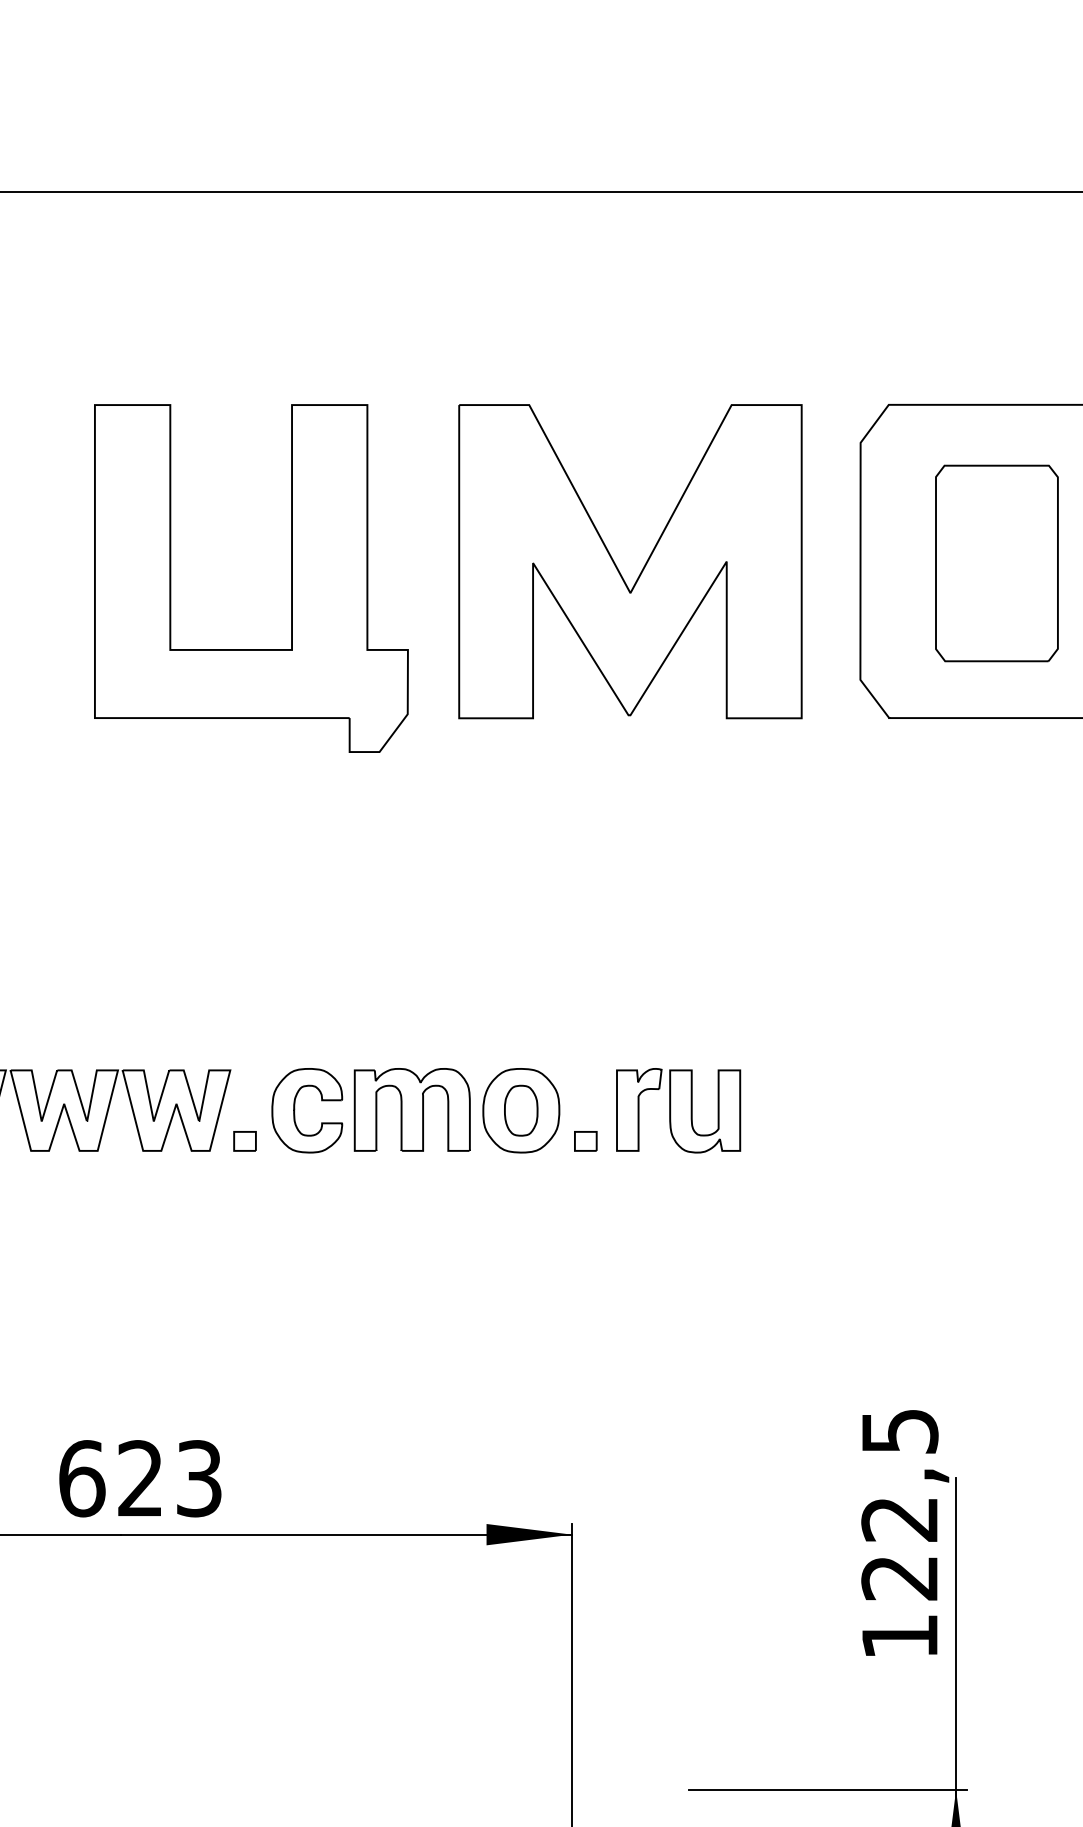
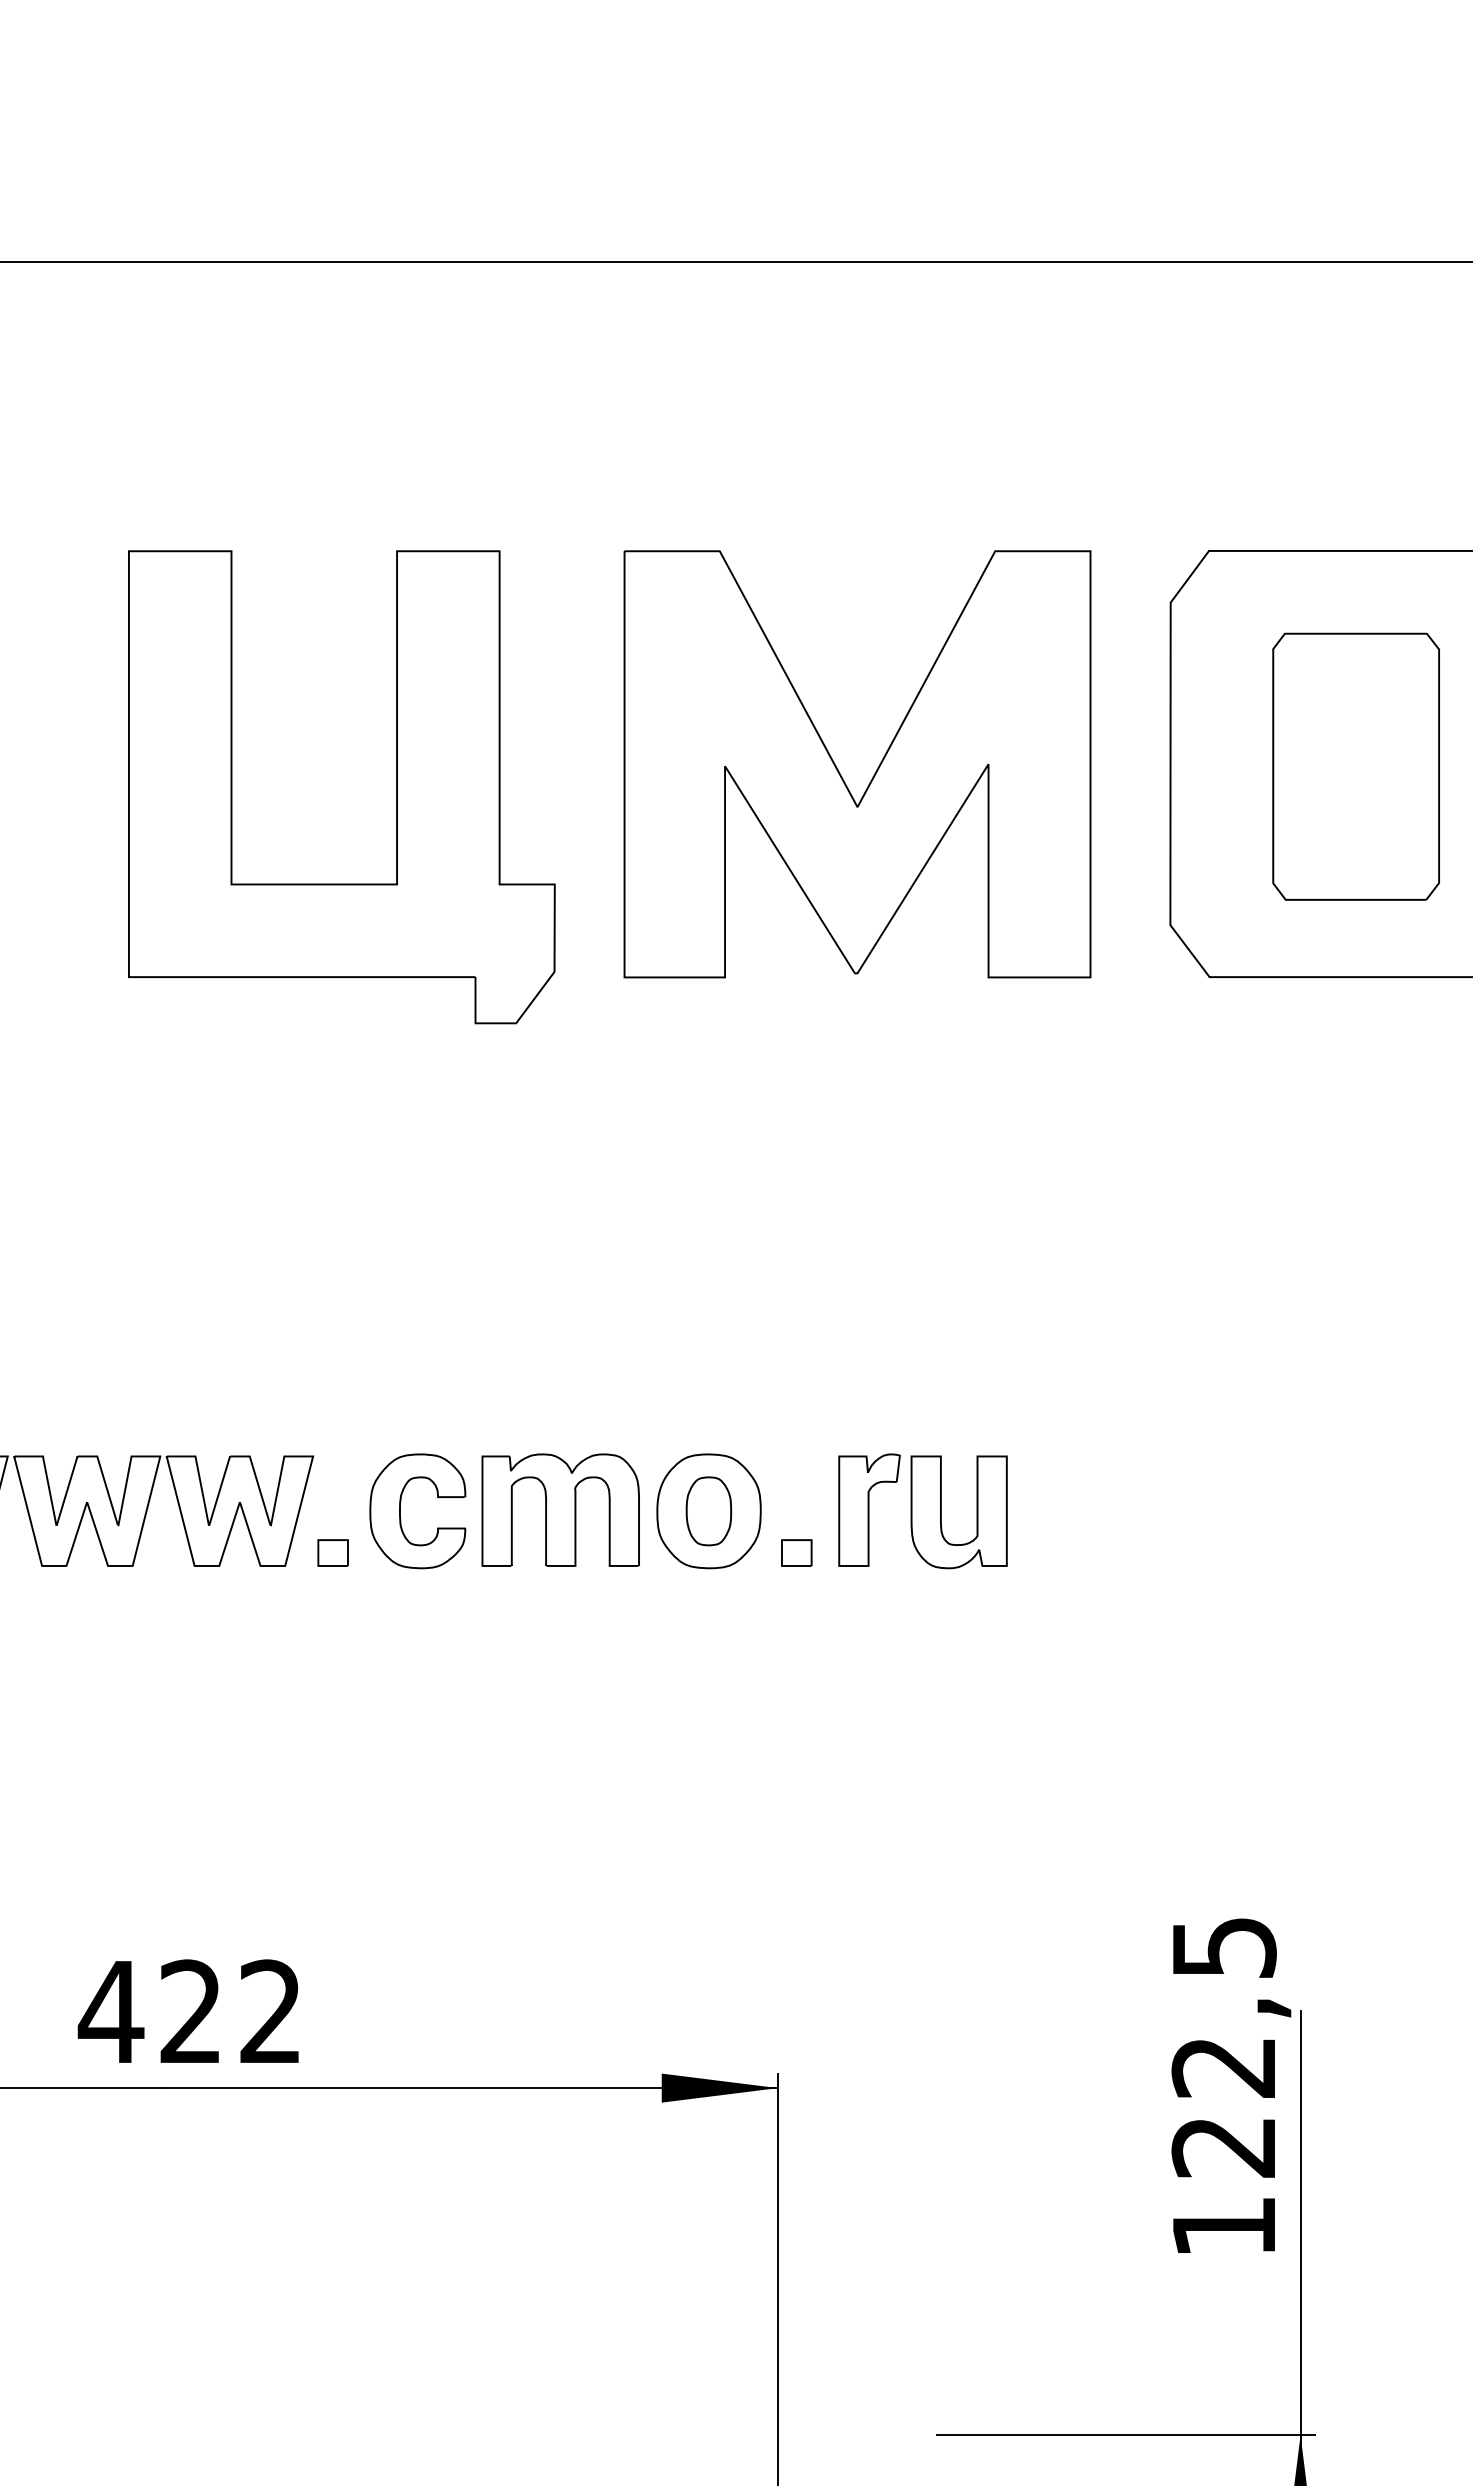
text: (139, 1478) -> (189, 2011), 623 -> 422

